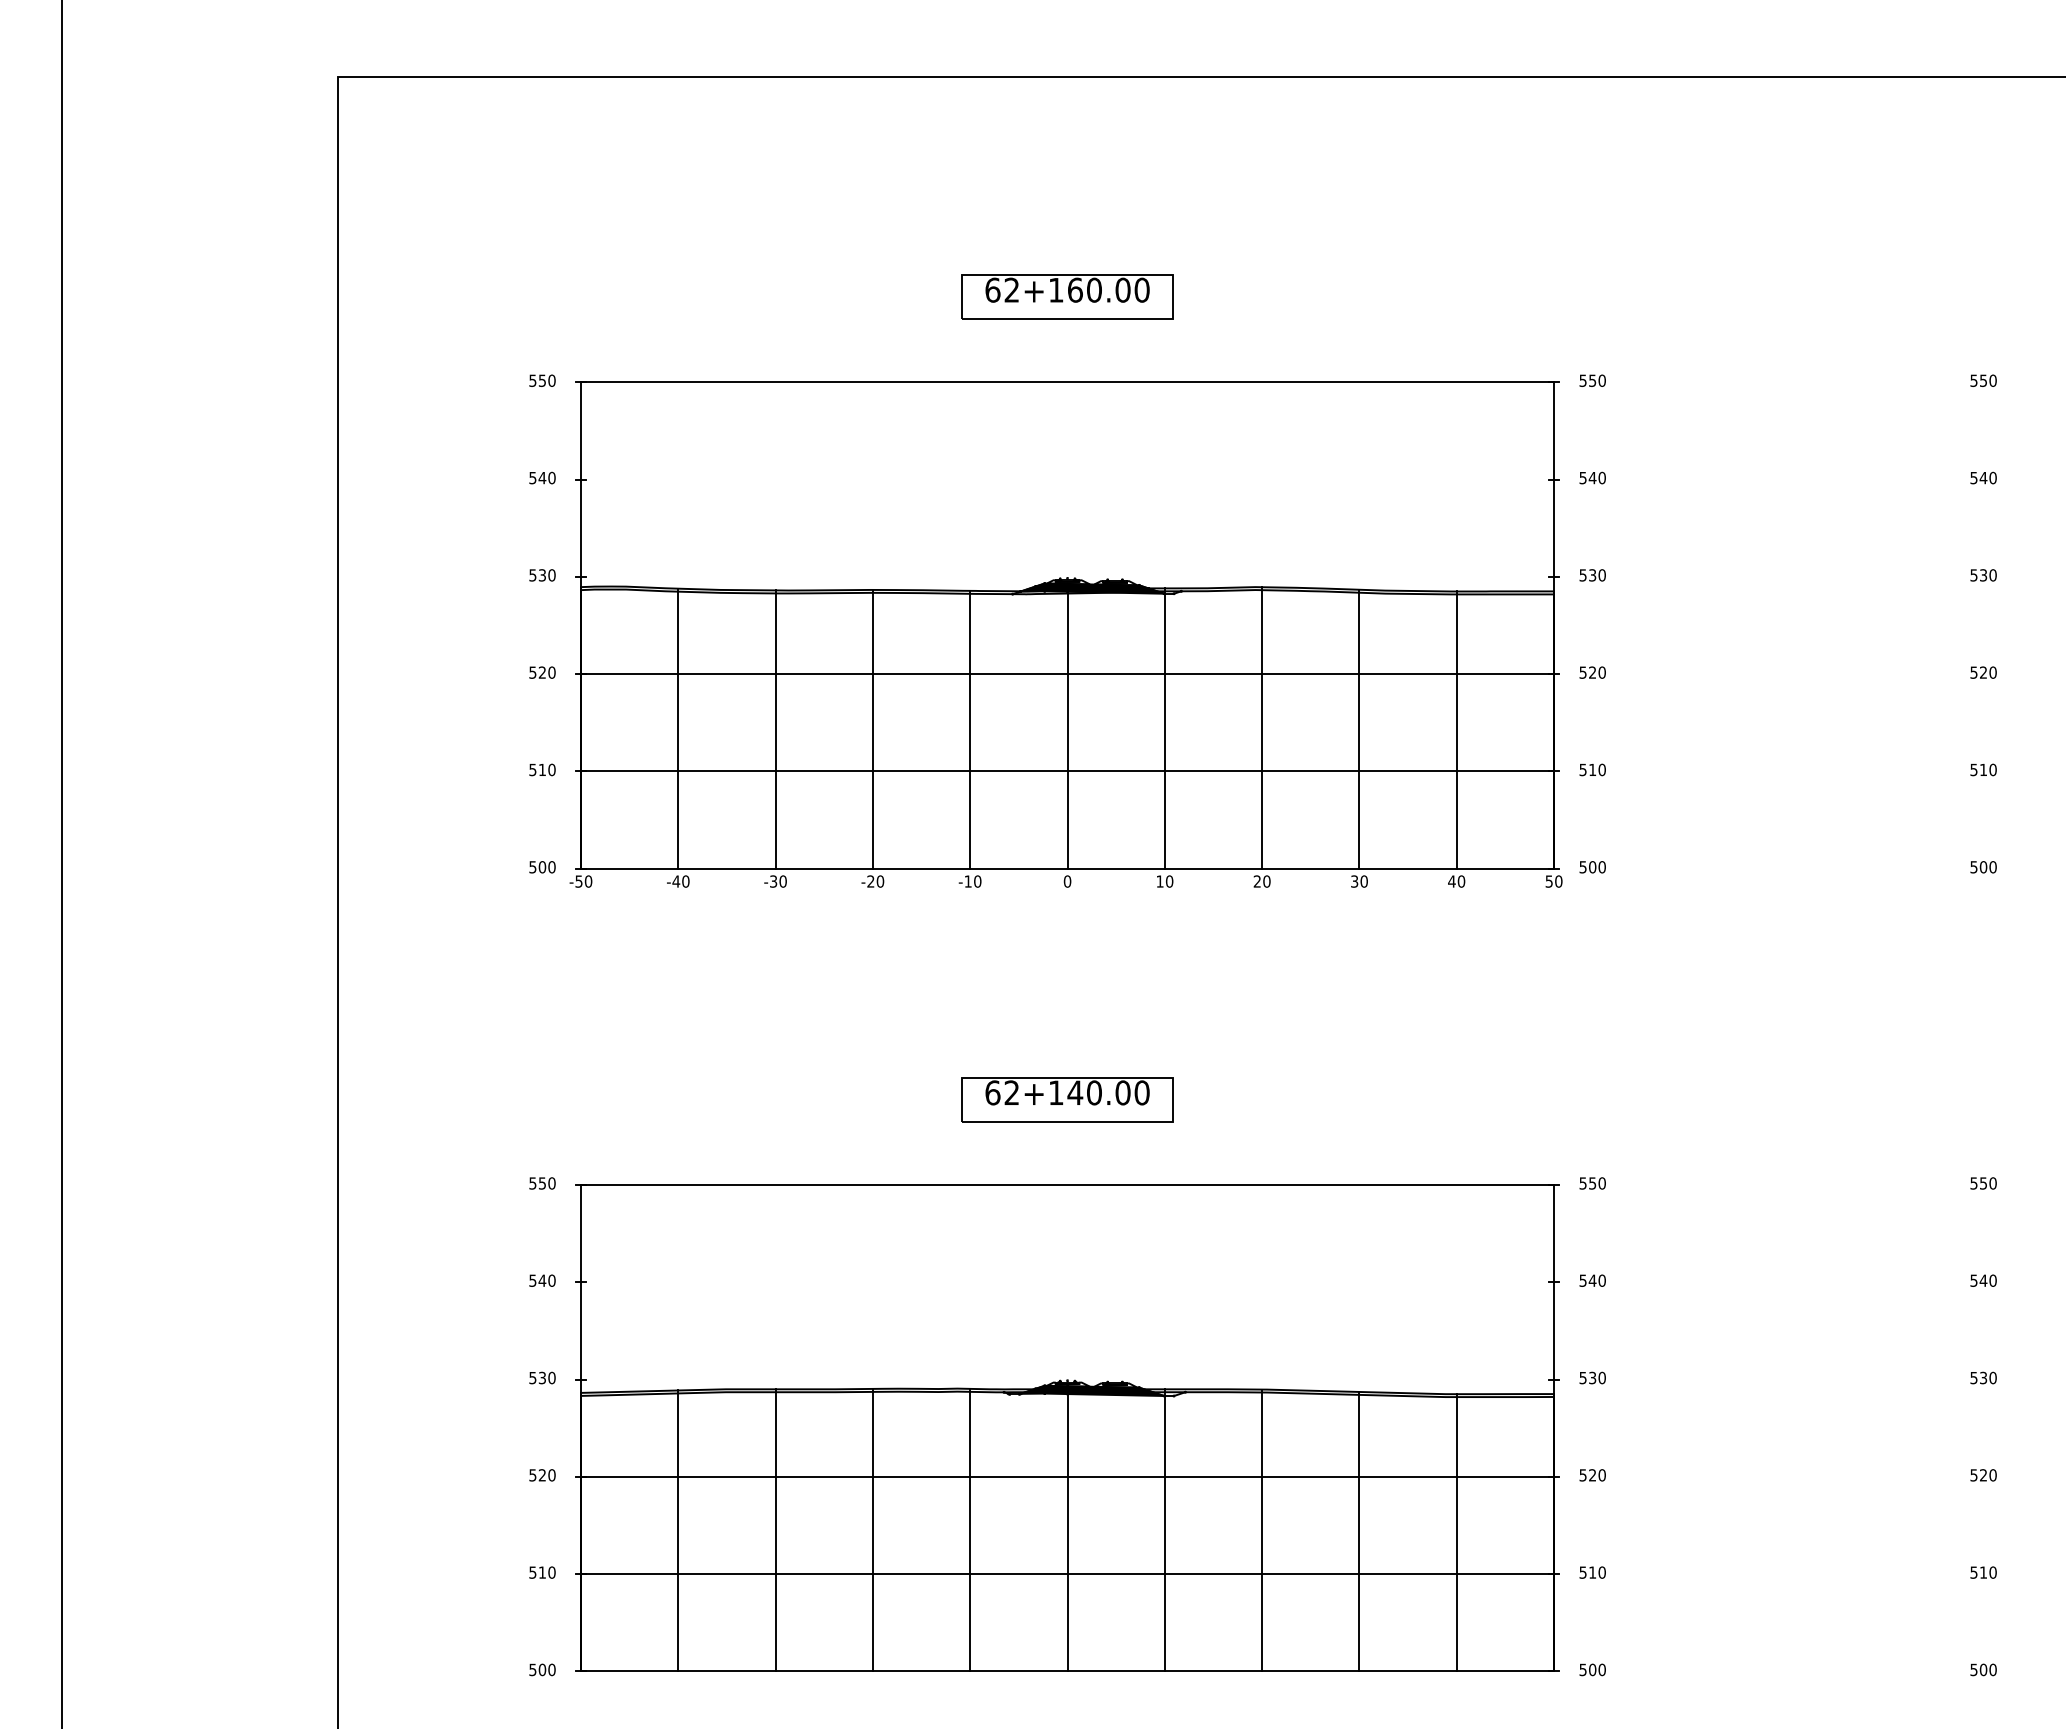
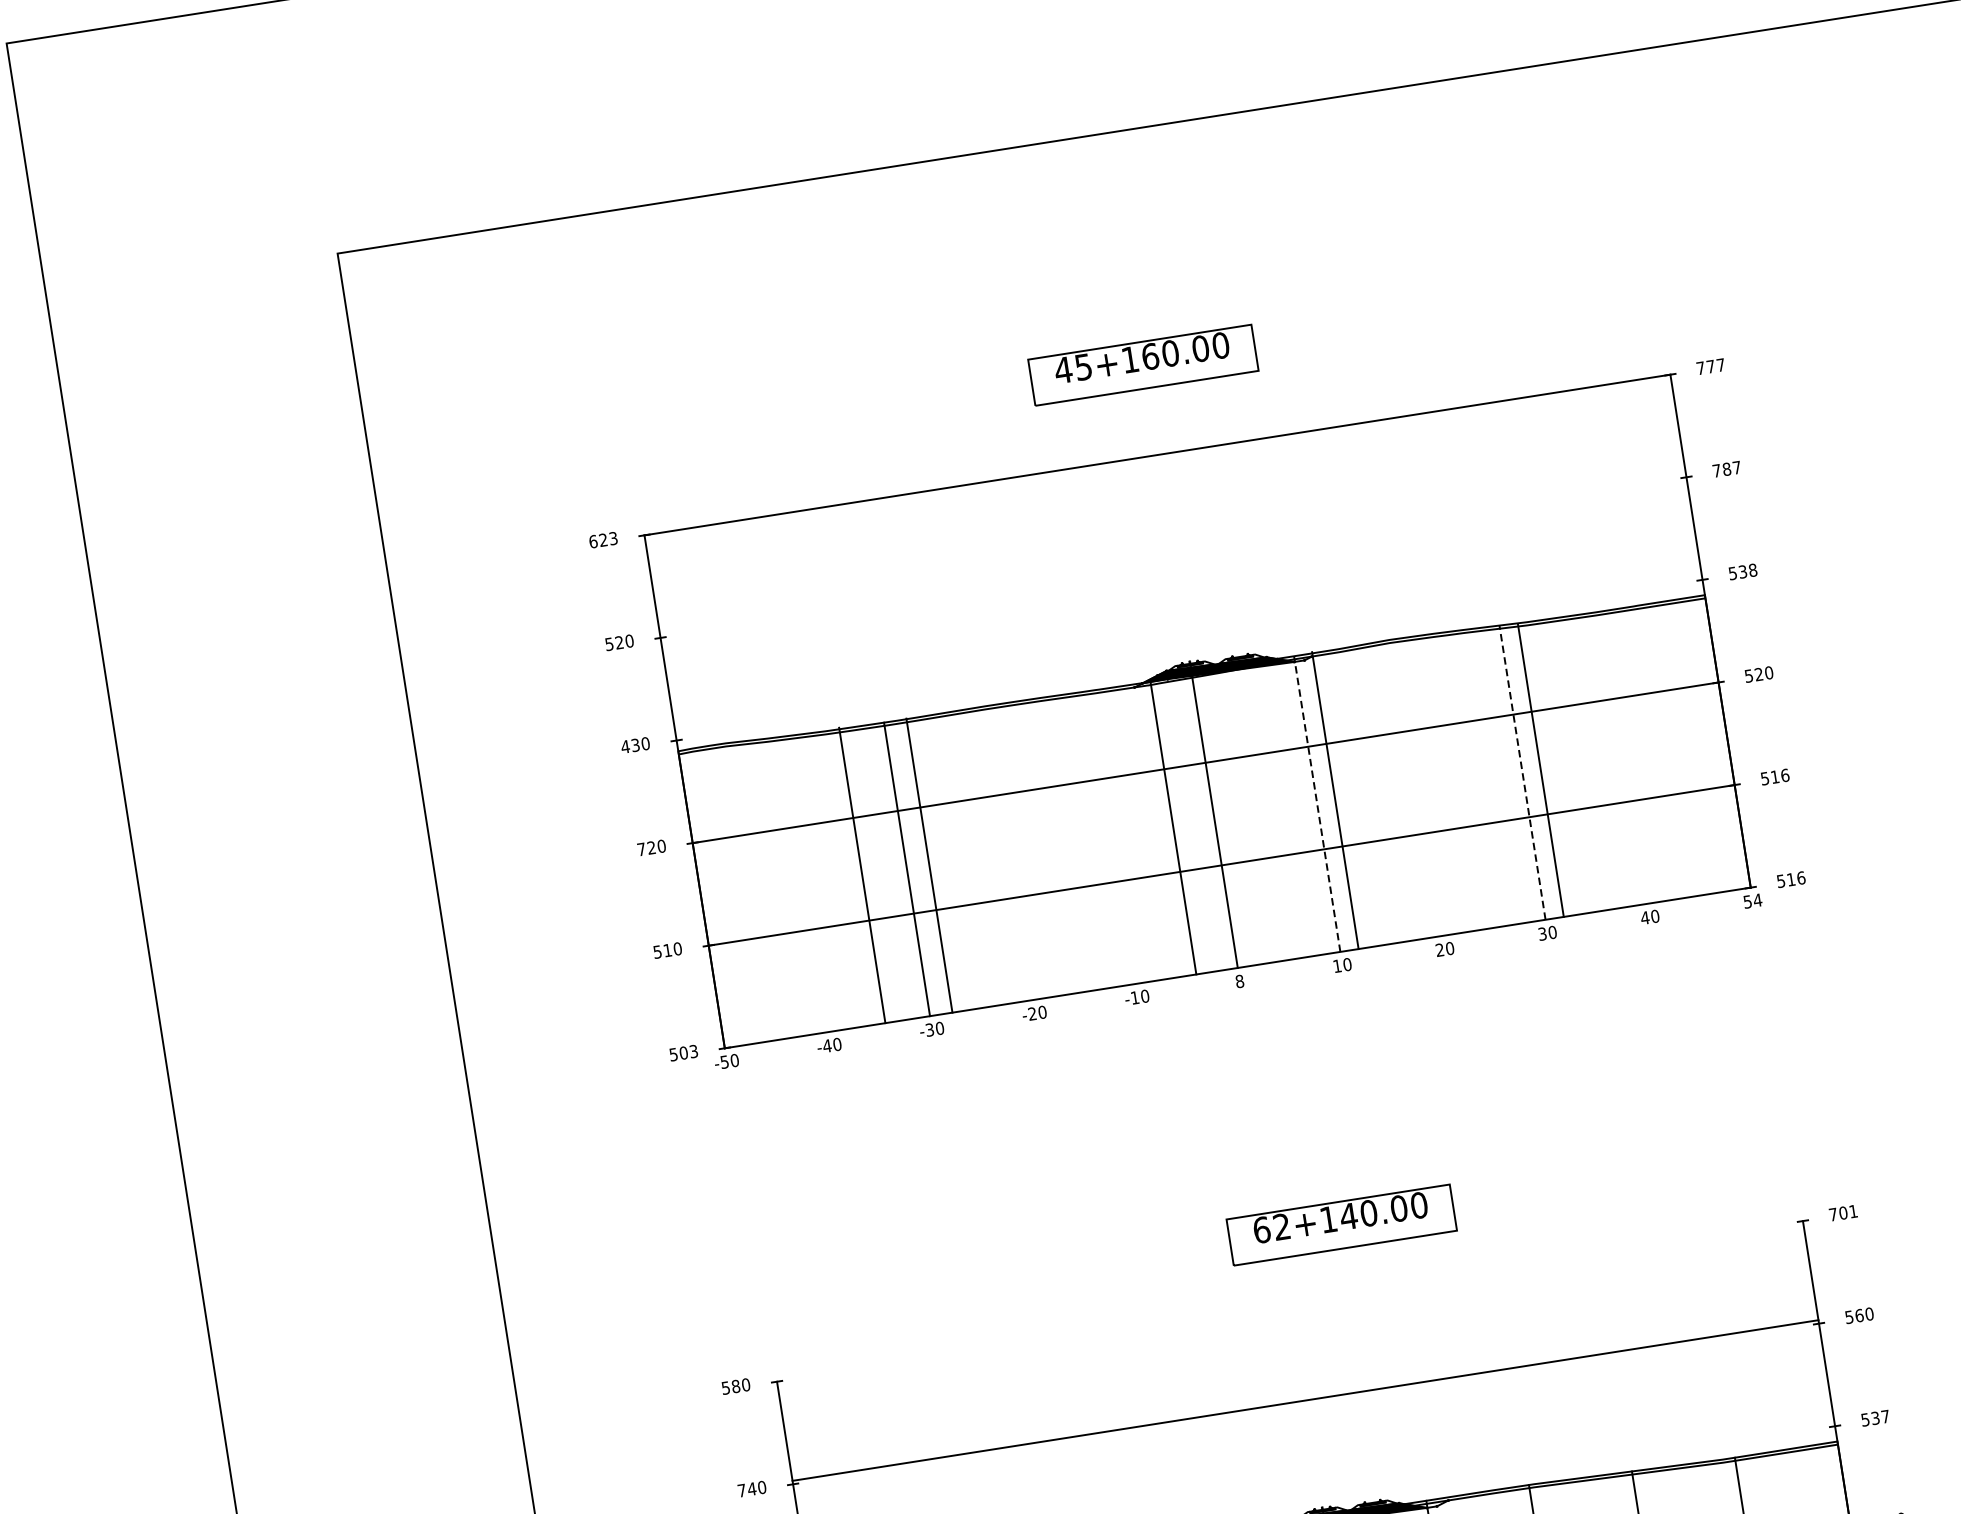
text: (1001, 289) -> (1072, 368), 62+160.00 -> 45+160.00
text: (542, 380) -> (603, 539), 550 -> 623
text: (1592, 380) -> (1710, 366), 550 -> 777
text: (542, 477) -> (619, 642), 540 -> 520
text: (1592, 477) -> (1726, 468), 540 -> 787
text: (532, 575) -> (625, 747), 530 -> 430
text: (1601, 575) -> (1752, 570), 530 -> 538
text: (532, 672) -> (641, 849), 520 -> 720
line: (1262, 727) -> (1335, 800), moved
line: (678, 728) -> (862, 875), moved
line: (873, 728) -> (929, 864), moved
line: (1164, 728) -> (1316, 804), solid -> dashed
line: (970, 729) -> (1173, 827), moved
line: (1359, 729) -> (1522, 772), solid -> dashed
line: (1456, 729) -> (1540, 770), moved
text: (1601, 769) -> (1784, 775), 510 -> 516
text: (551, 867) -> (693, 1051), 500 -> 503
text: (1597, 867) -> (1796, 879), 500 -> 516
text: (1067, 881) -> (1239, 981), 0 -> 8
text: (1558, 881) -> (1757, 900), 50 -> 54
part: (1067, 1099) -> (1341, 1224), moved
text: (542, 1183) -> (736, 1386), 550 -> 580
text: (1592, 1183) -> (1843, 1213), 550 -> 701
line: (1067, 1184) -> (1305, 1400), moved
text: (532, 1280) -> (741, 1490), 540 -> 740
text: (1592, 1280) -> (1859, 1315), 540 -> 560
text: (1601, 1377) -> (1884, 1416), 530 -> 537

